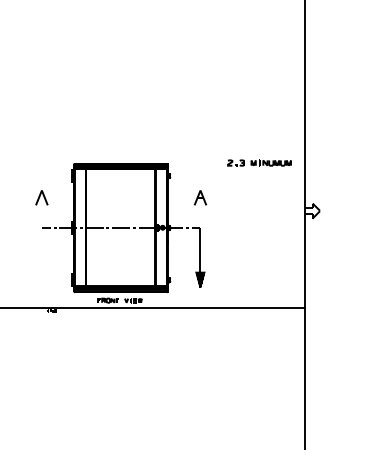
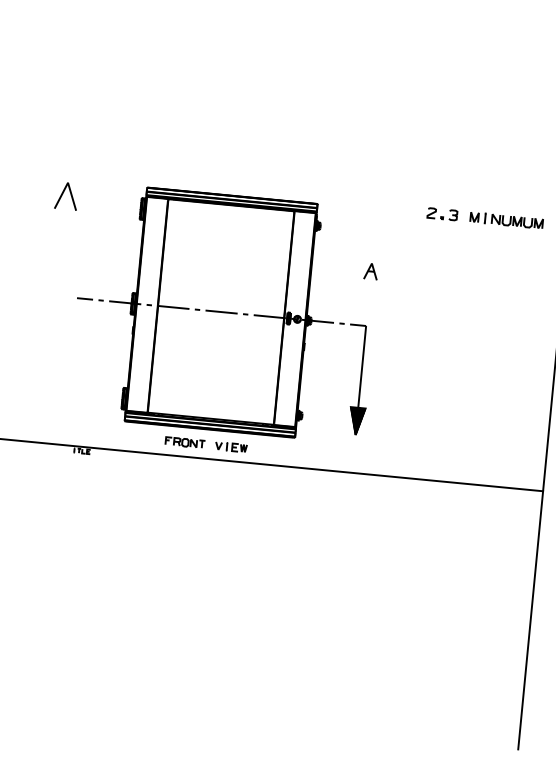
line: (40, 197) -> (64, 195), moved
part: (199, 197) -> (369, 270), size x0.6

